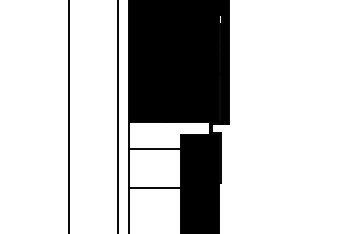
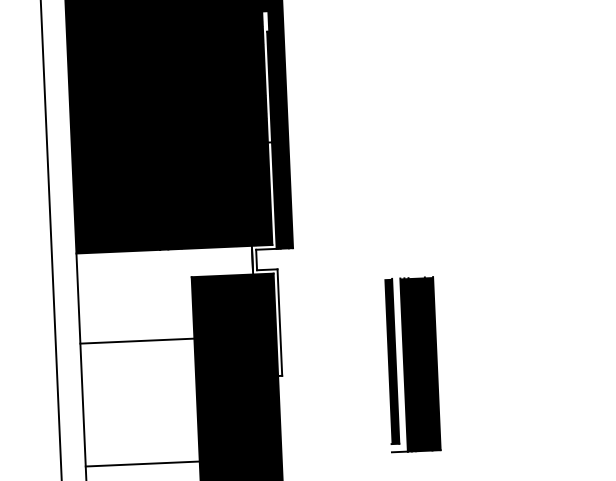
line: (154, 148) -> (135, 340), moved
part: (280, 179) -> (410, 363), added
line: (154, 188) -> (141, 464), moved

